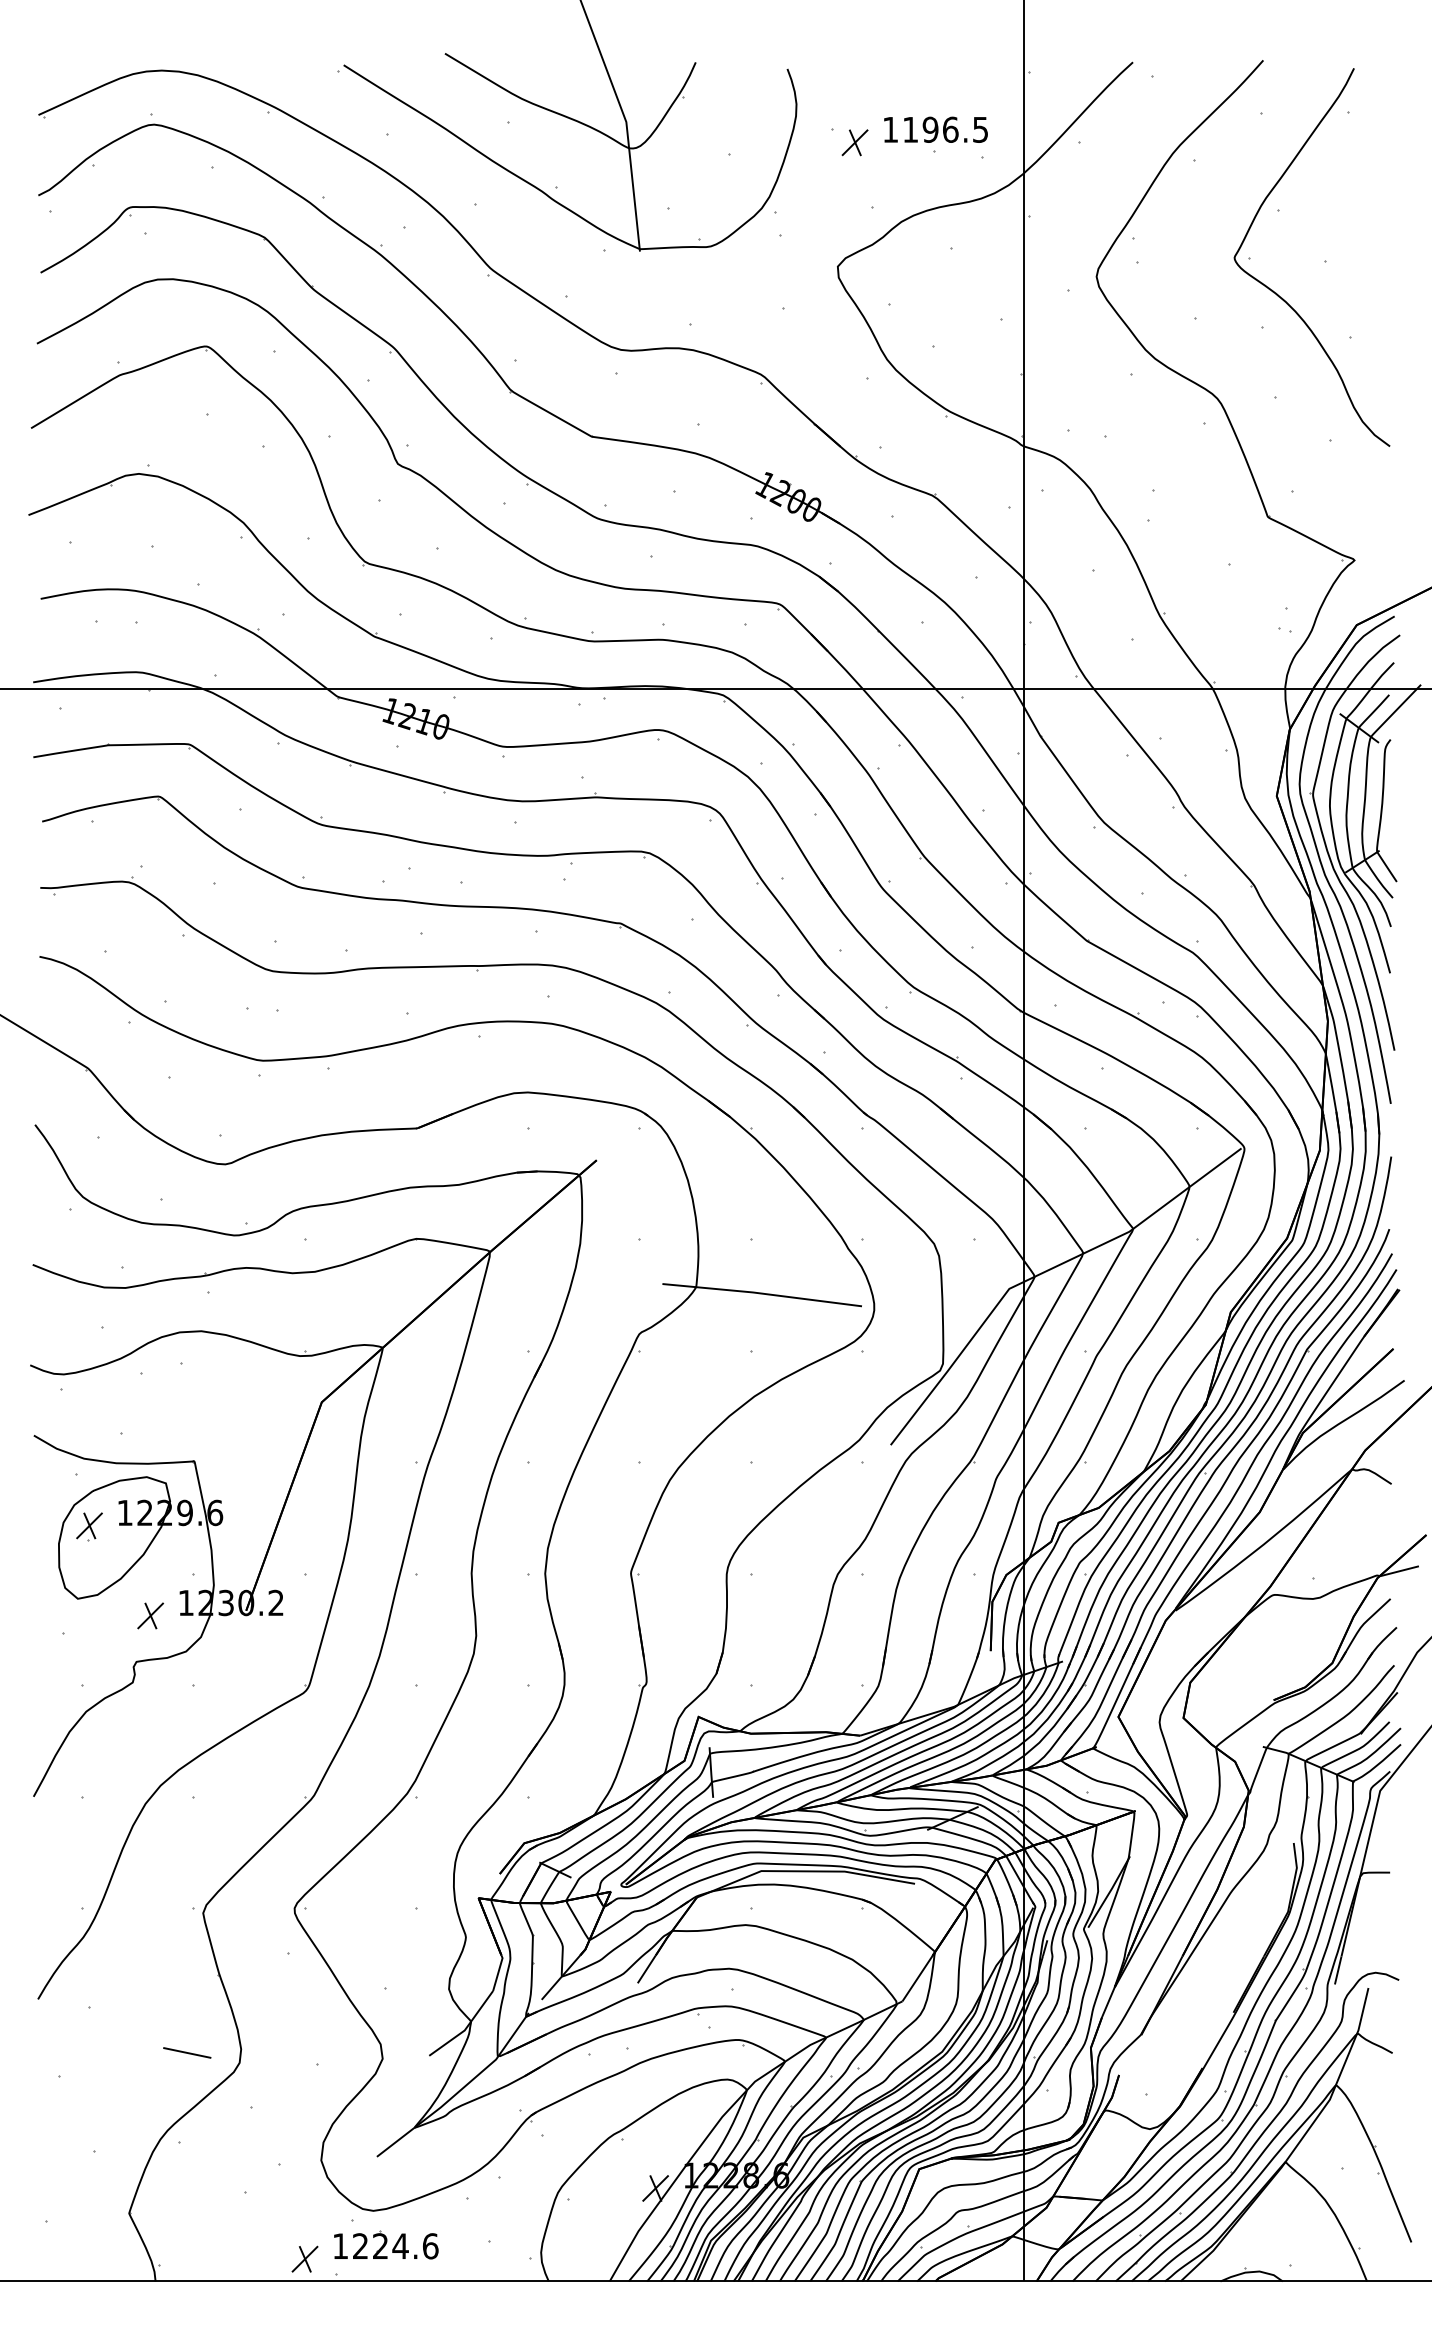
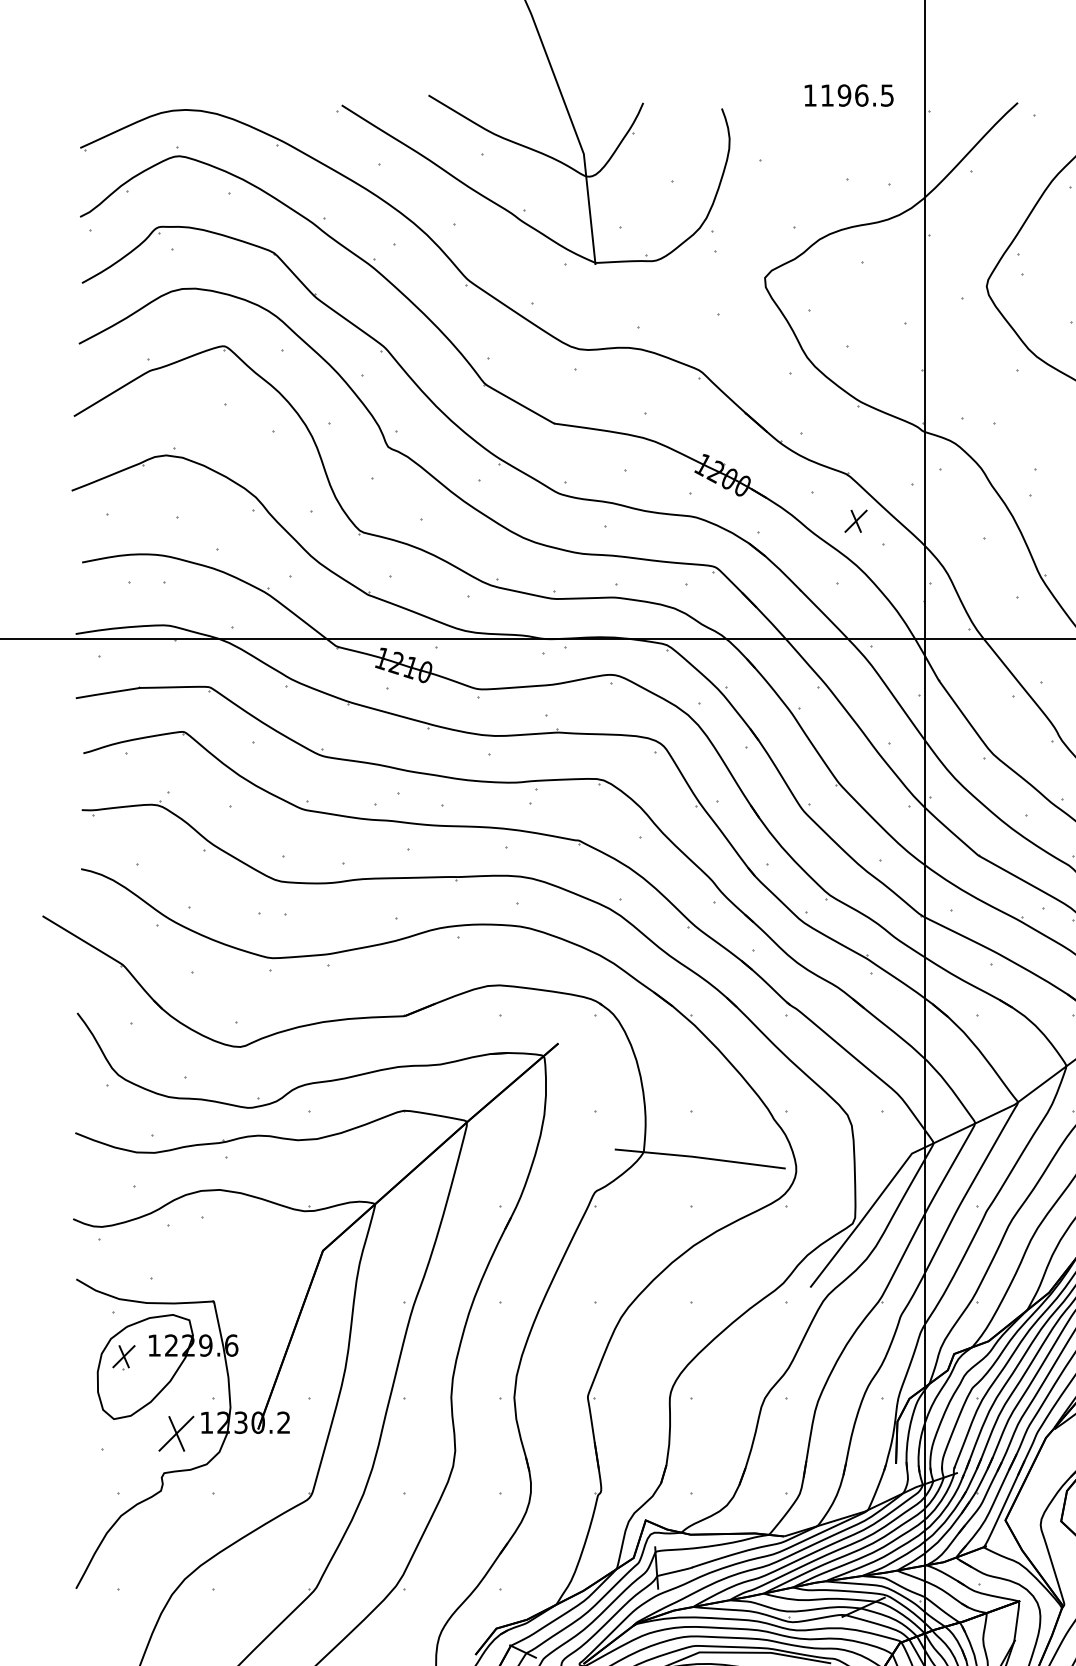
text: (935, 129) -> (848, 95), moved
part: (854, 142) -> (855, 521), moved
part: (150, 1615) -> (176, 1433), size x1.6

